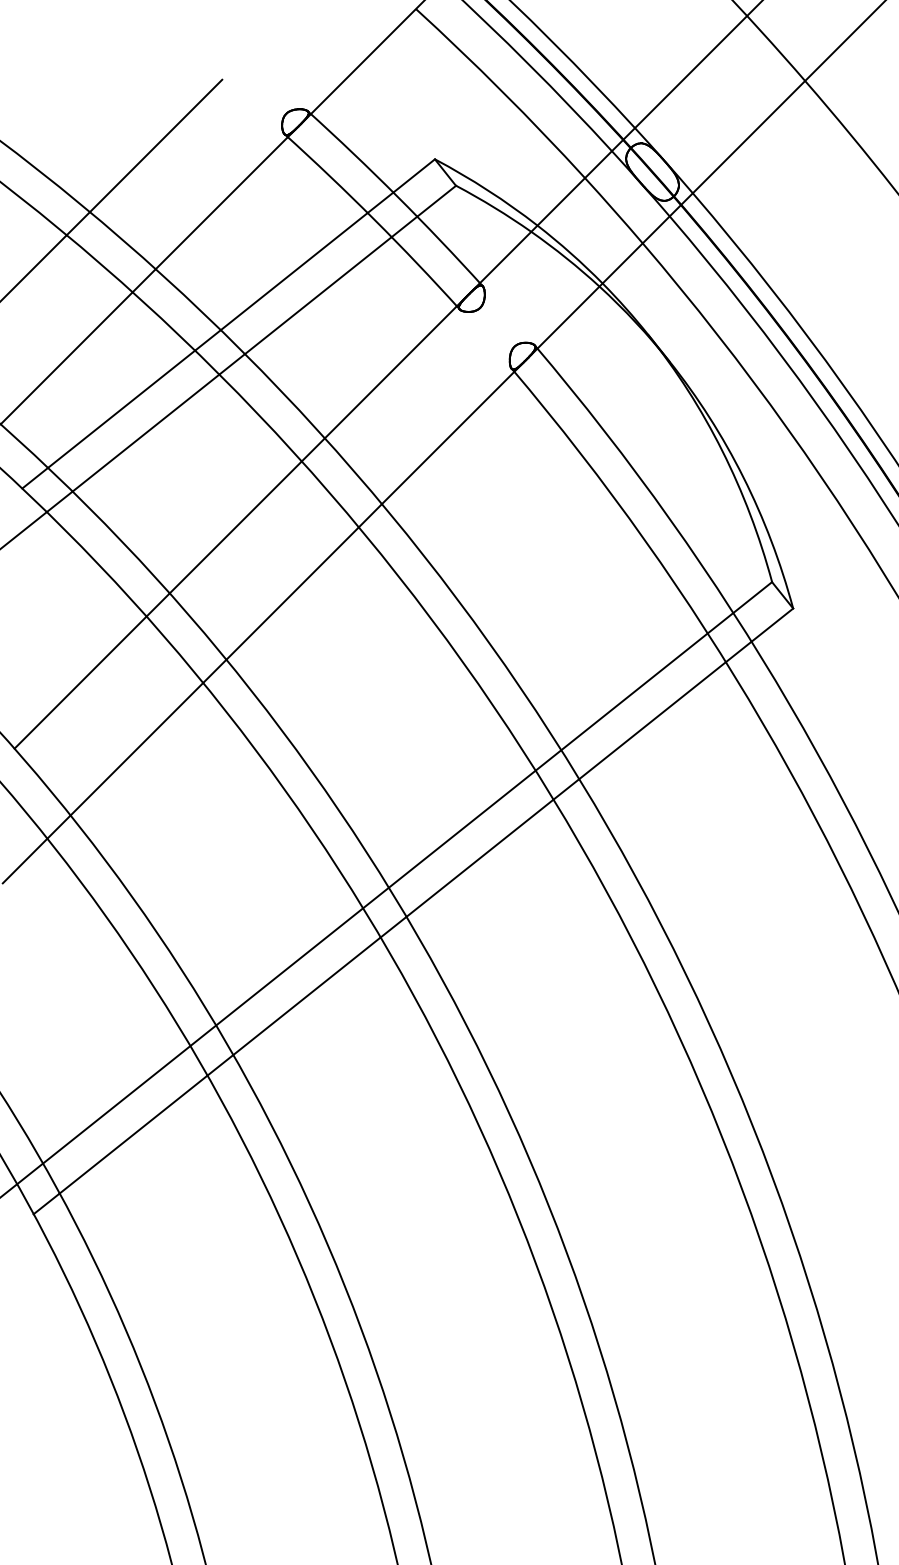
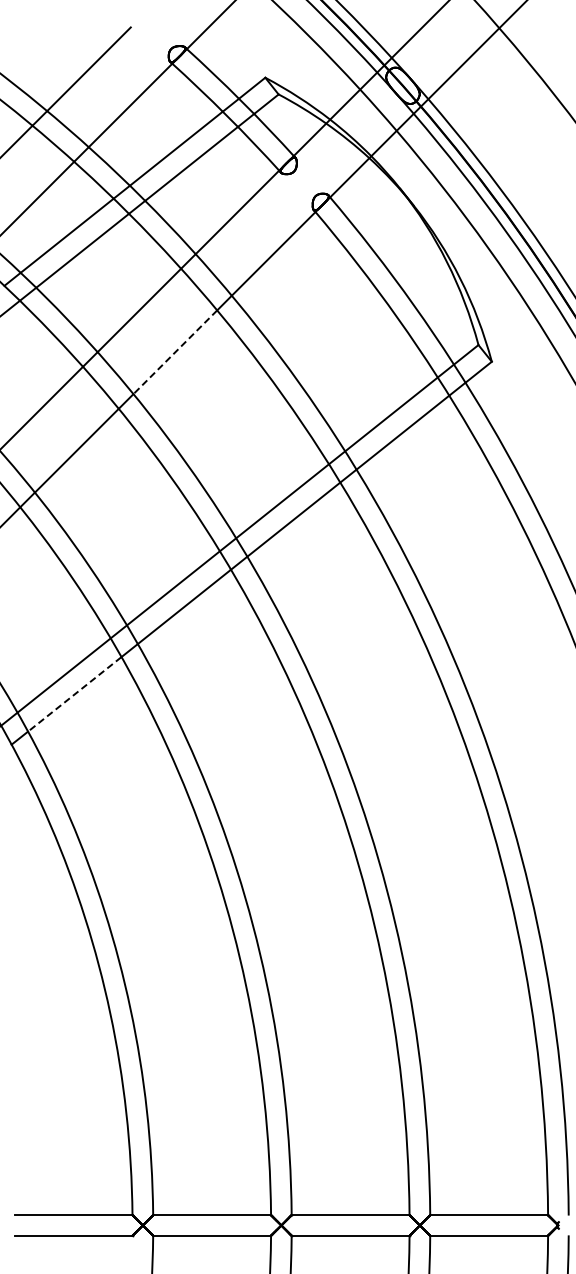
line: (292, 593) -> (175, 352), solid -> dashed
line: (133, 1134) -> (74, 694), solid -> dashed

